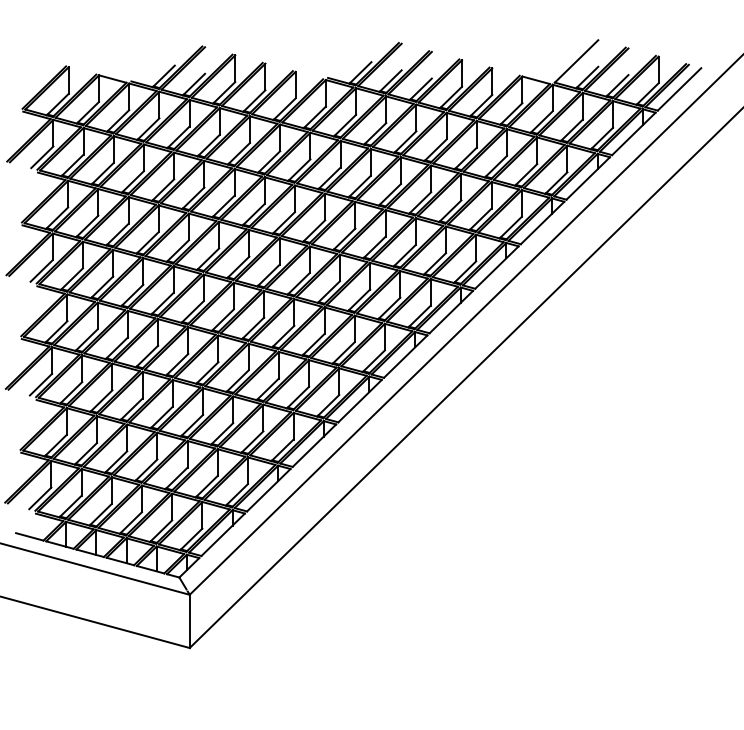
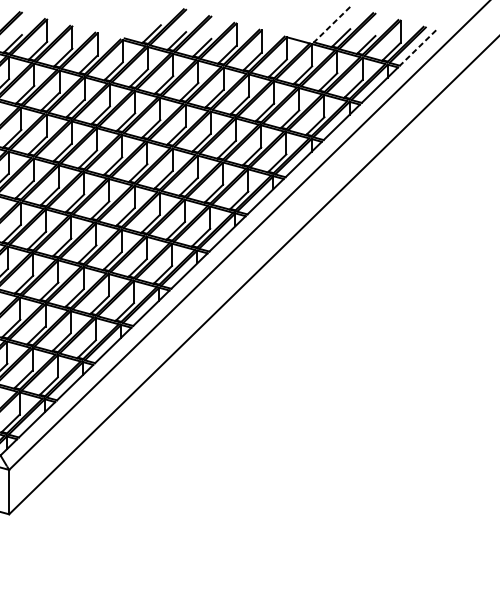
line: (576, 61) -> (332, 24), solid -> dashed
line: (679, 89) -> (418, 48), solid -> dashed

